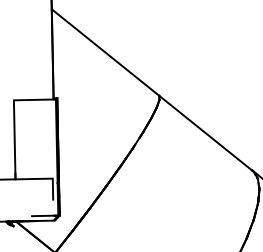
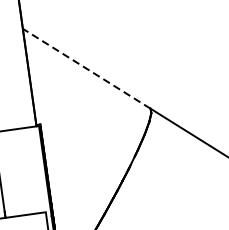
line: (105, 52) -> (86, 68), solid -> dashed

